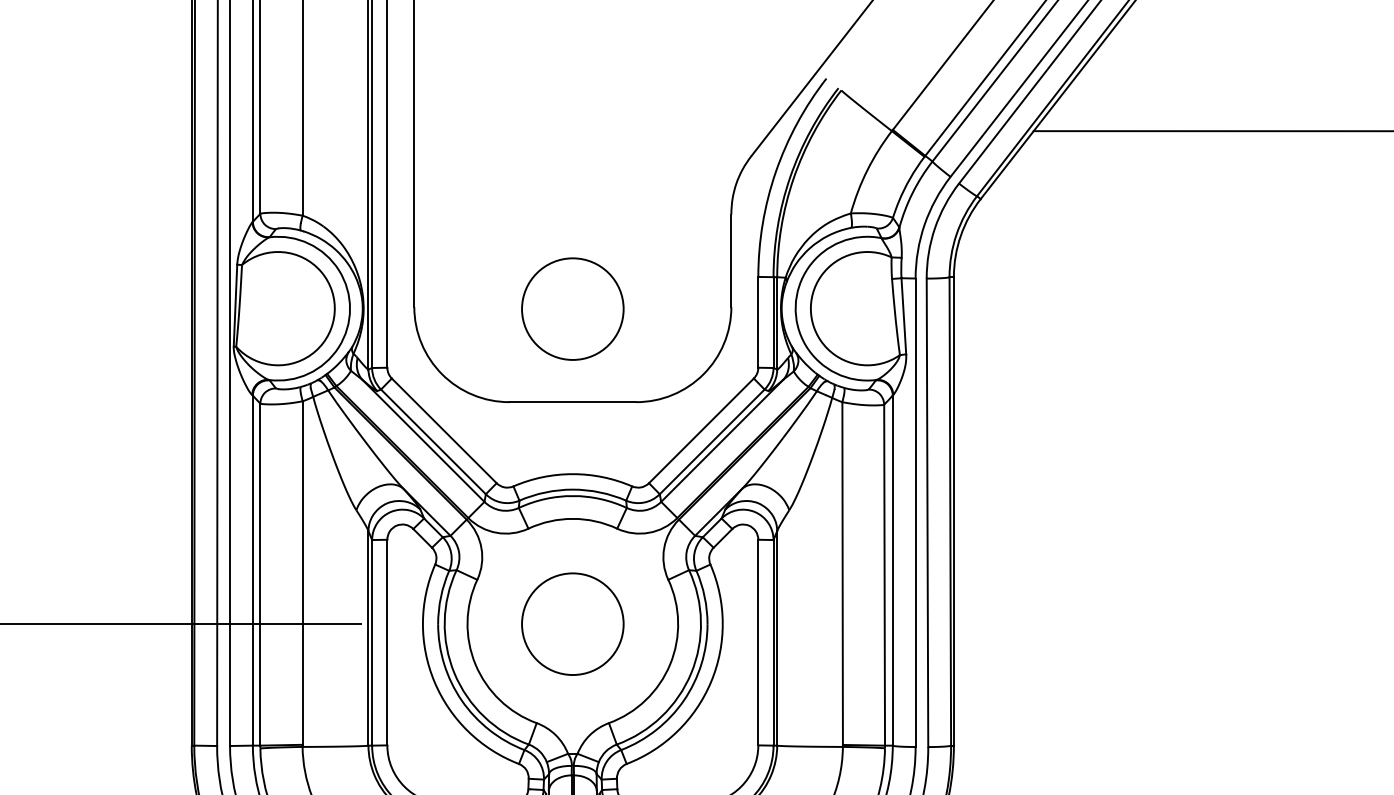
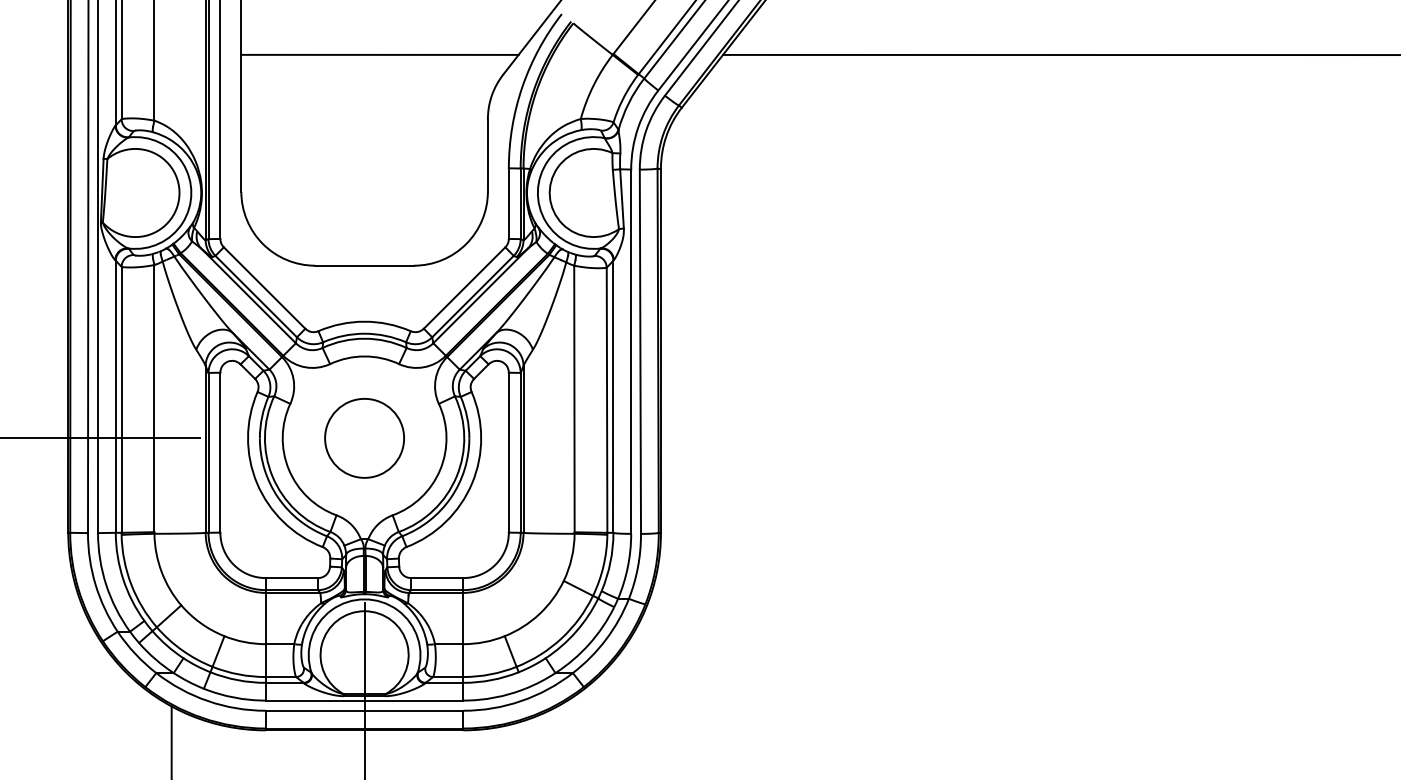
line: (591, 130) -> (379, 54), added
circle: (572, 309) -> (364, 193), removed

